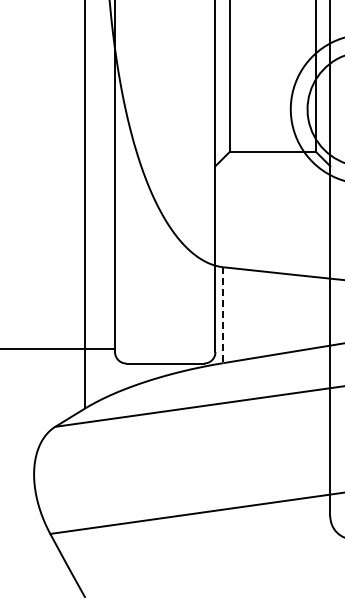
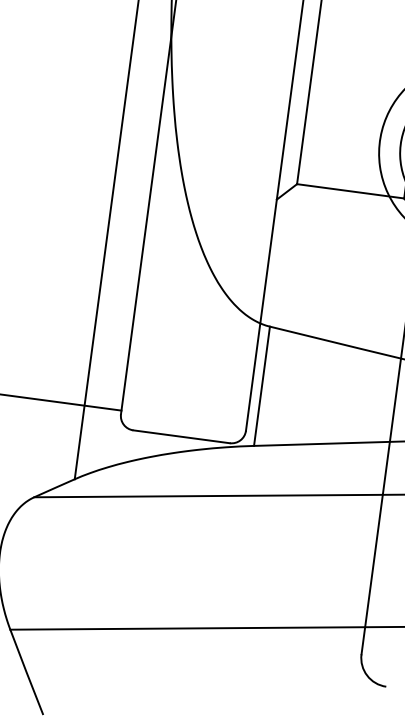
line: (223, 315) -> (262, 386), dashed -> solid

